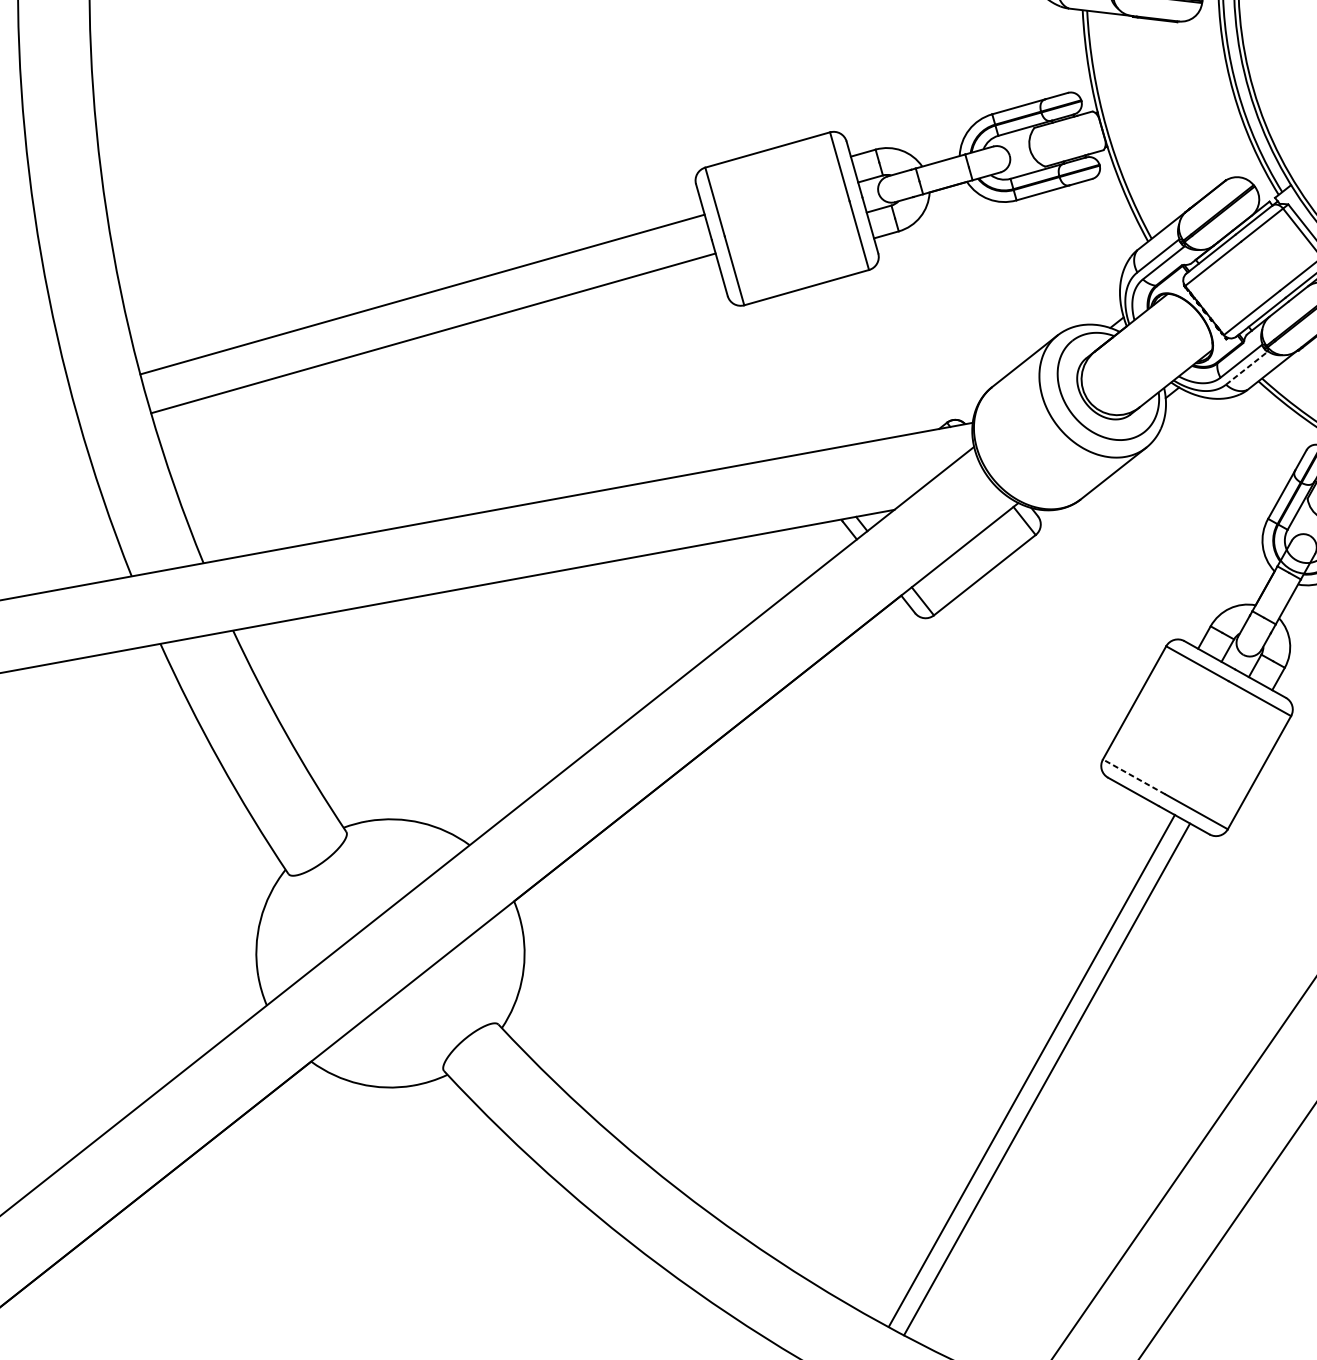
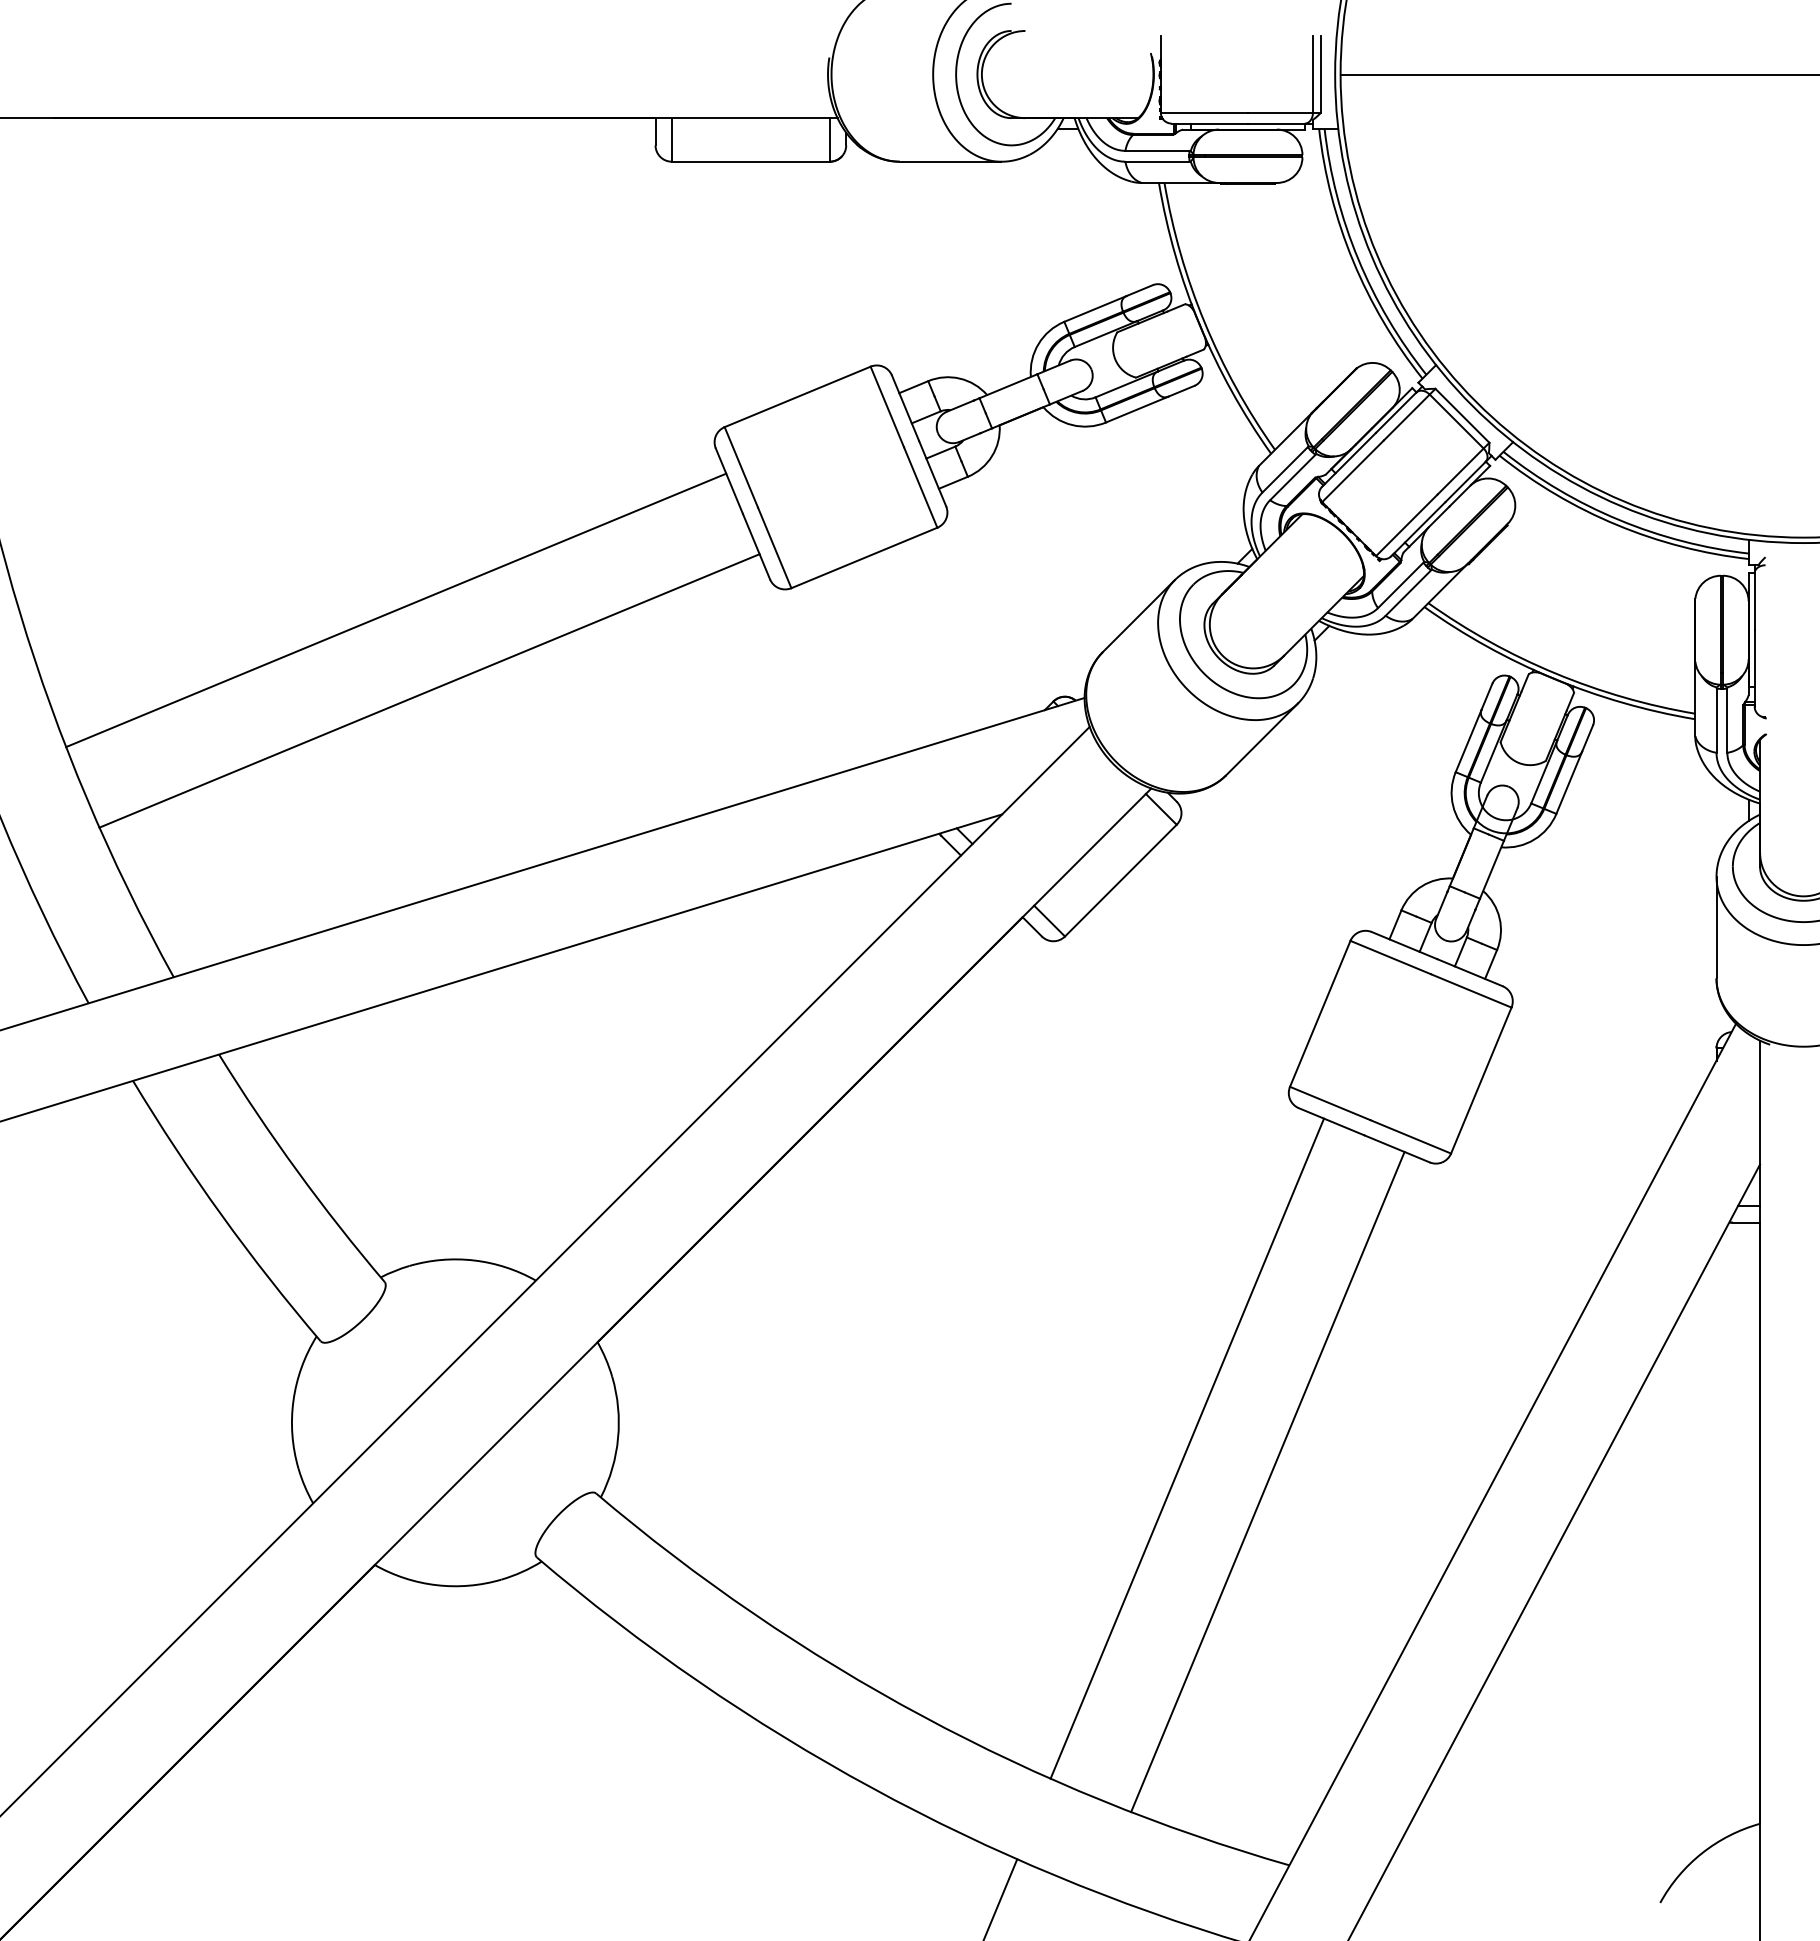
line: (422, 294) -> (429, 690), moved
line: (433, 333) -> (396, 610), moved
line: (1246, 367) -> (1408, 592), dashed -> solid
line: (1134, 776) -> (1330, 1103), dashed -> solid
line: (1032, 1070) -> (1187, 1448), moved

